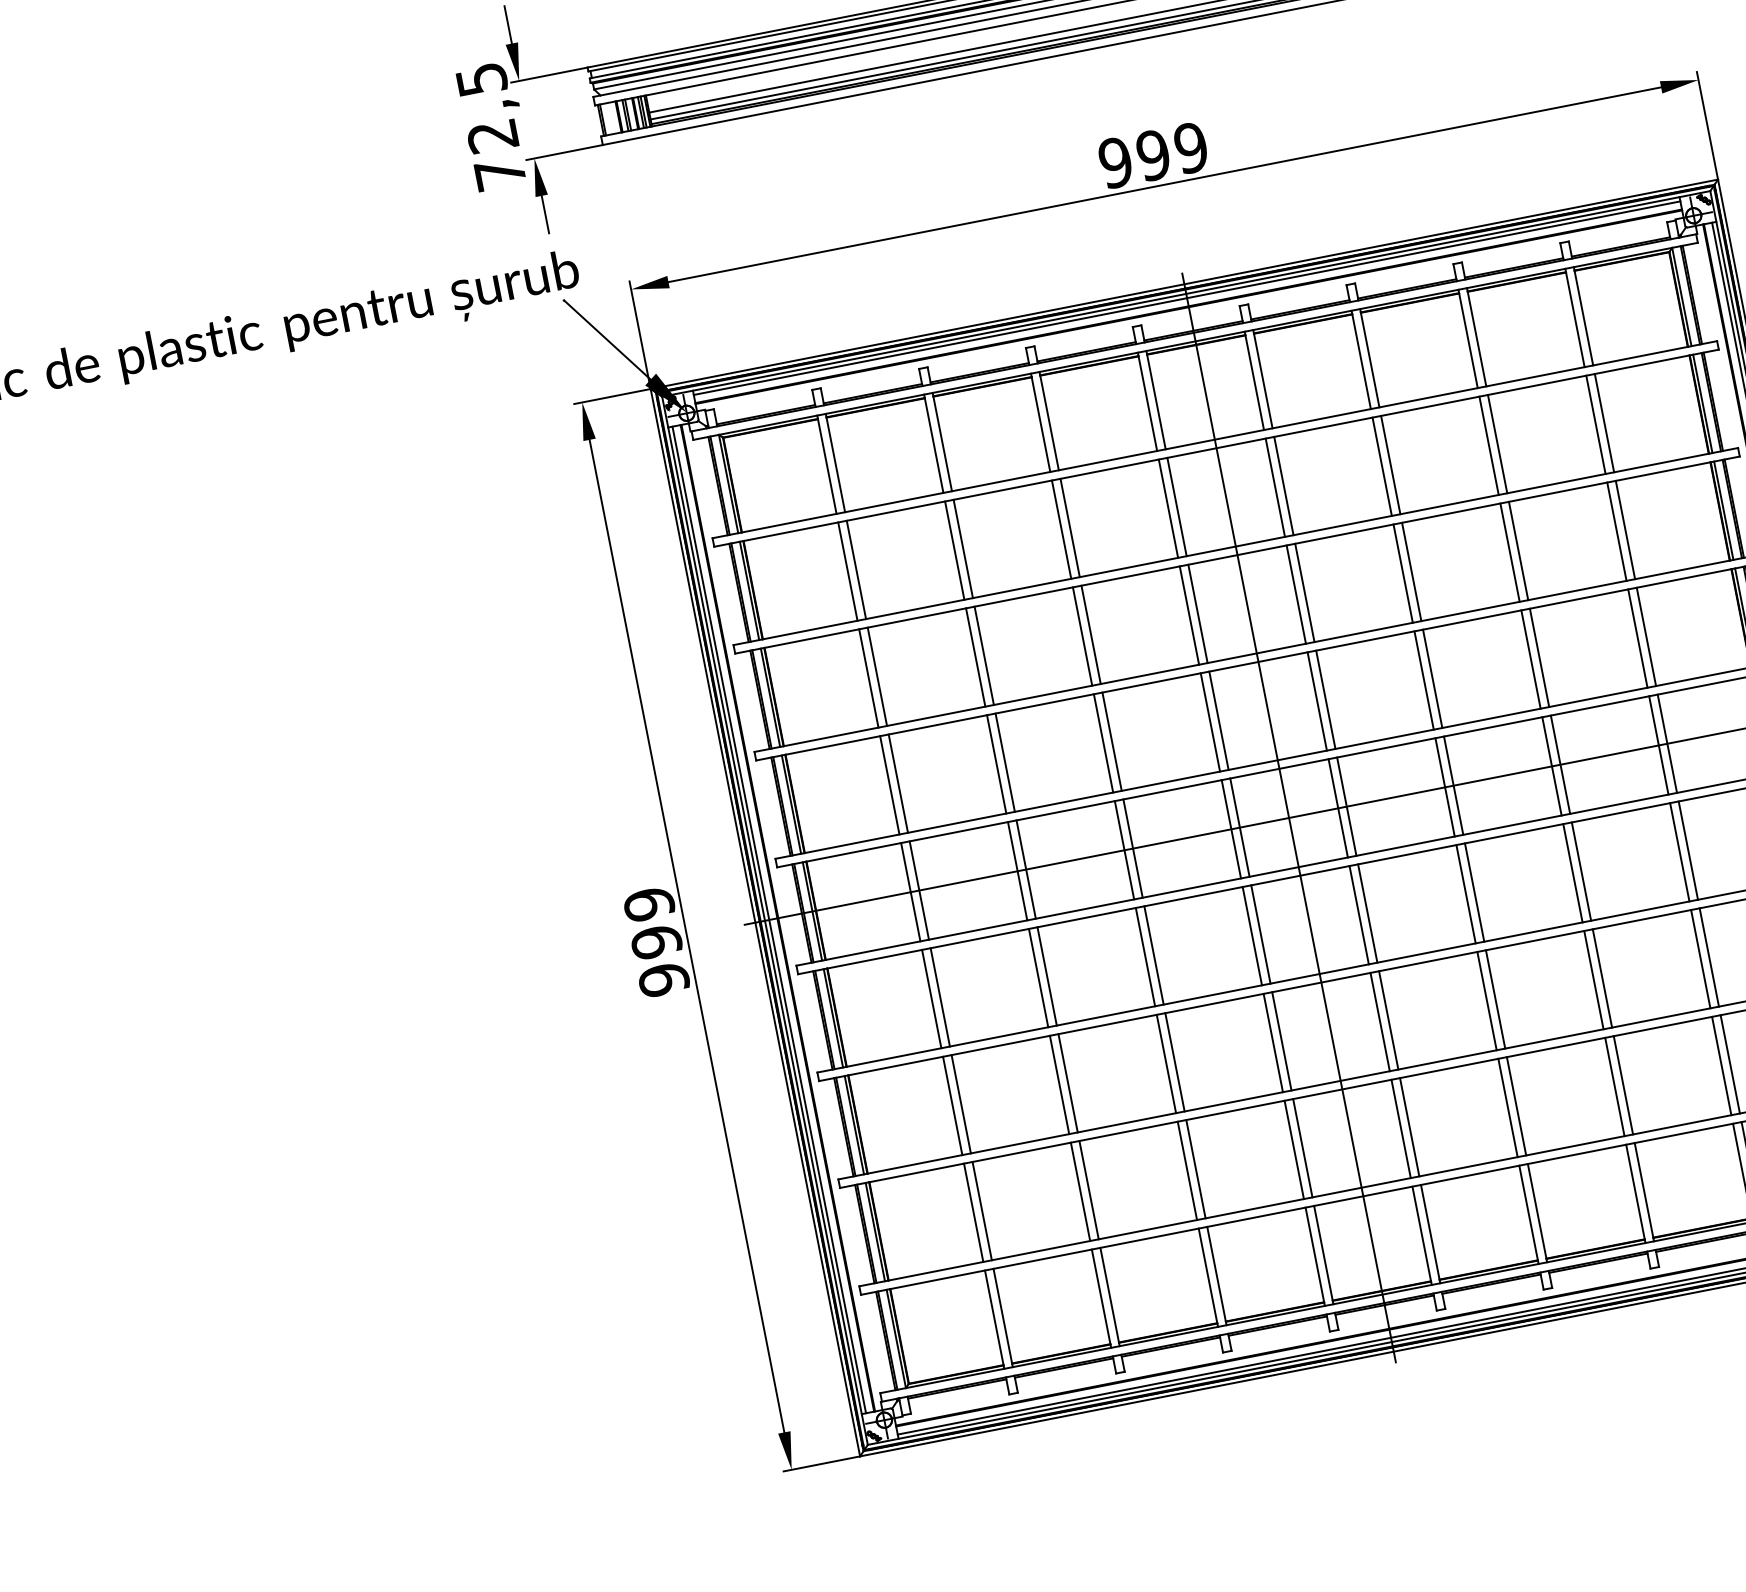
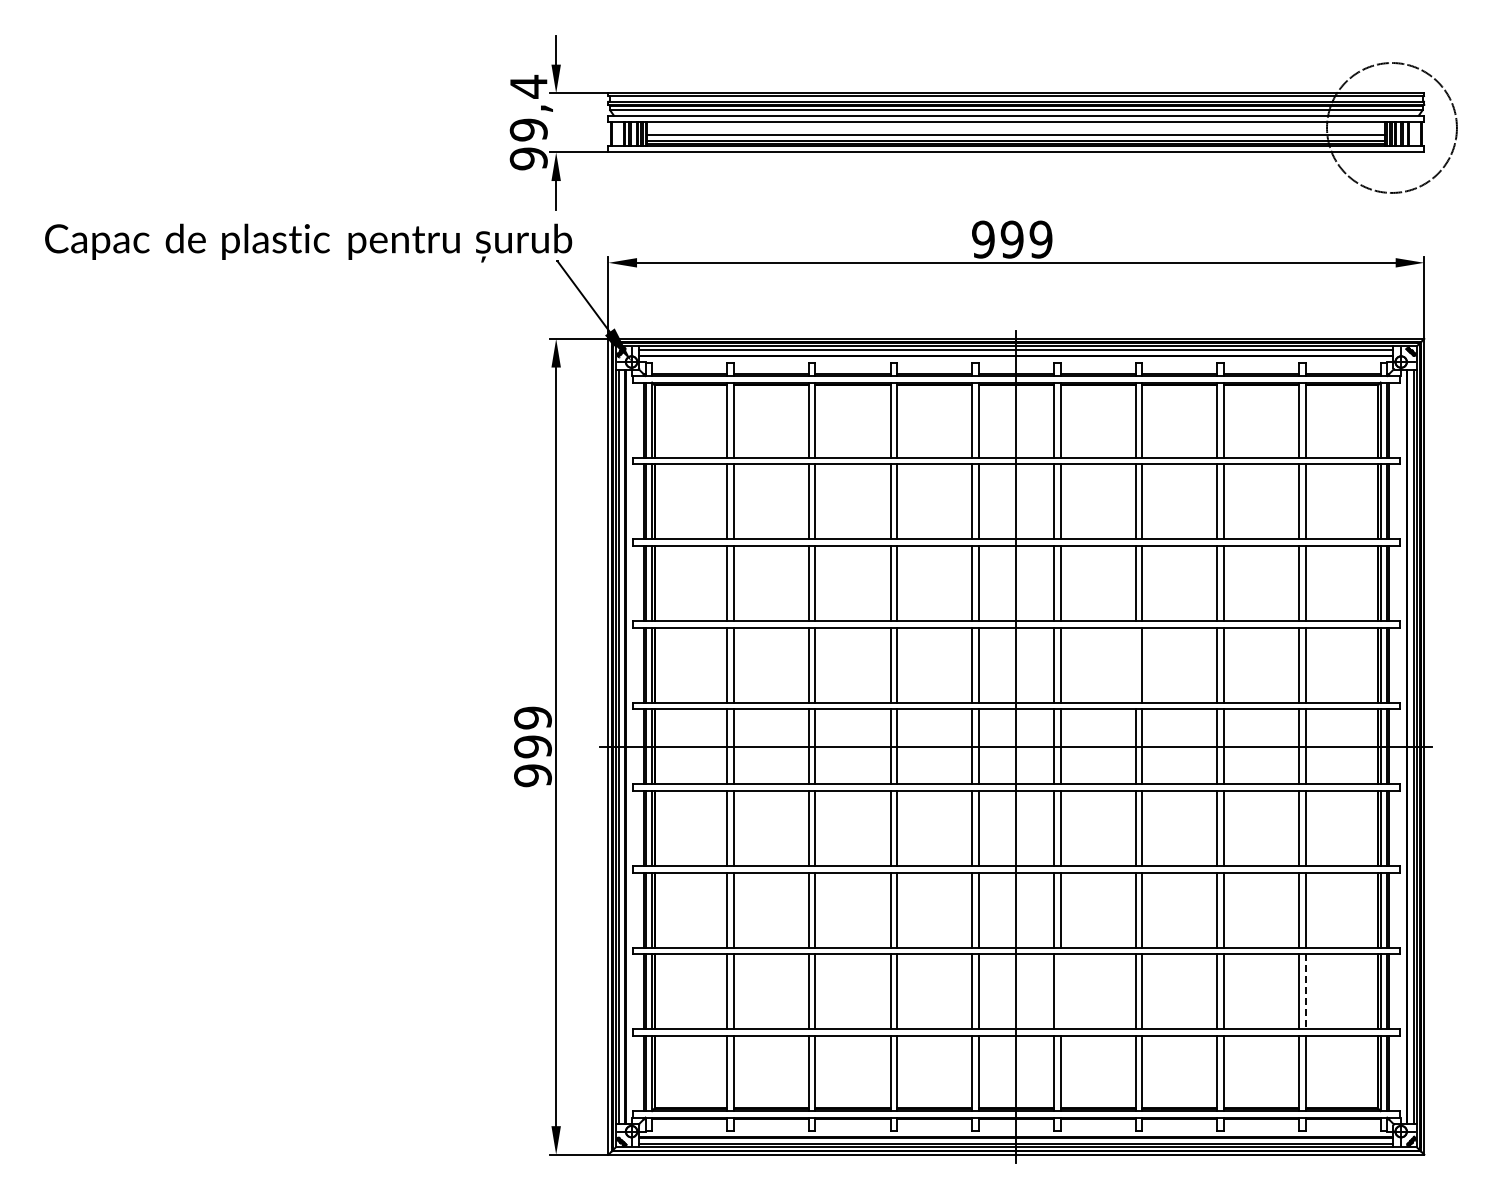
text: (490, 126) -> (528, 122), 72,5 -> 99,4
line: (1423, 679) -> (1135, 664), removed
line: (1730, 1063) -> (1305, 991), solid -> dashed
line: (1409, 1126) -> (1060, 991), removed

